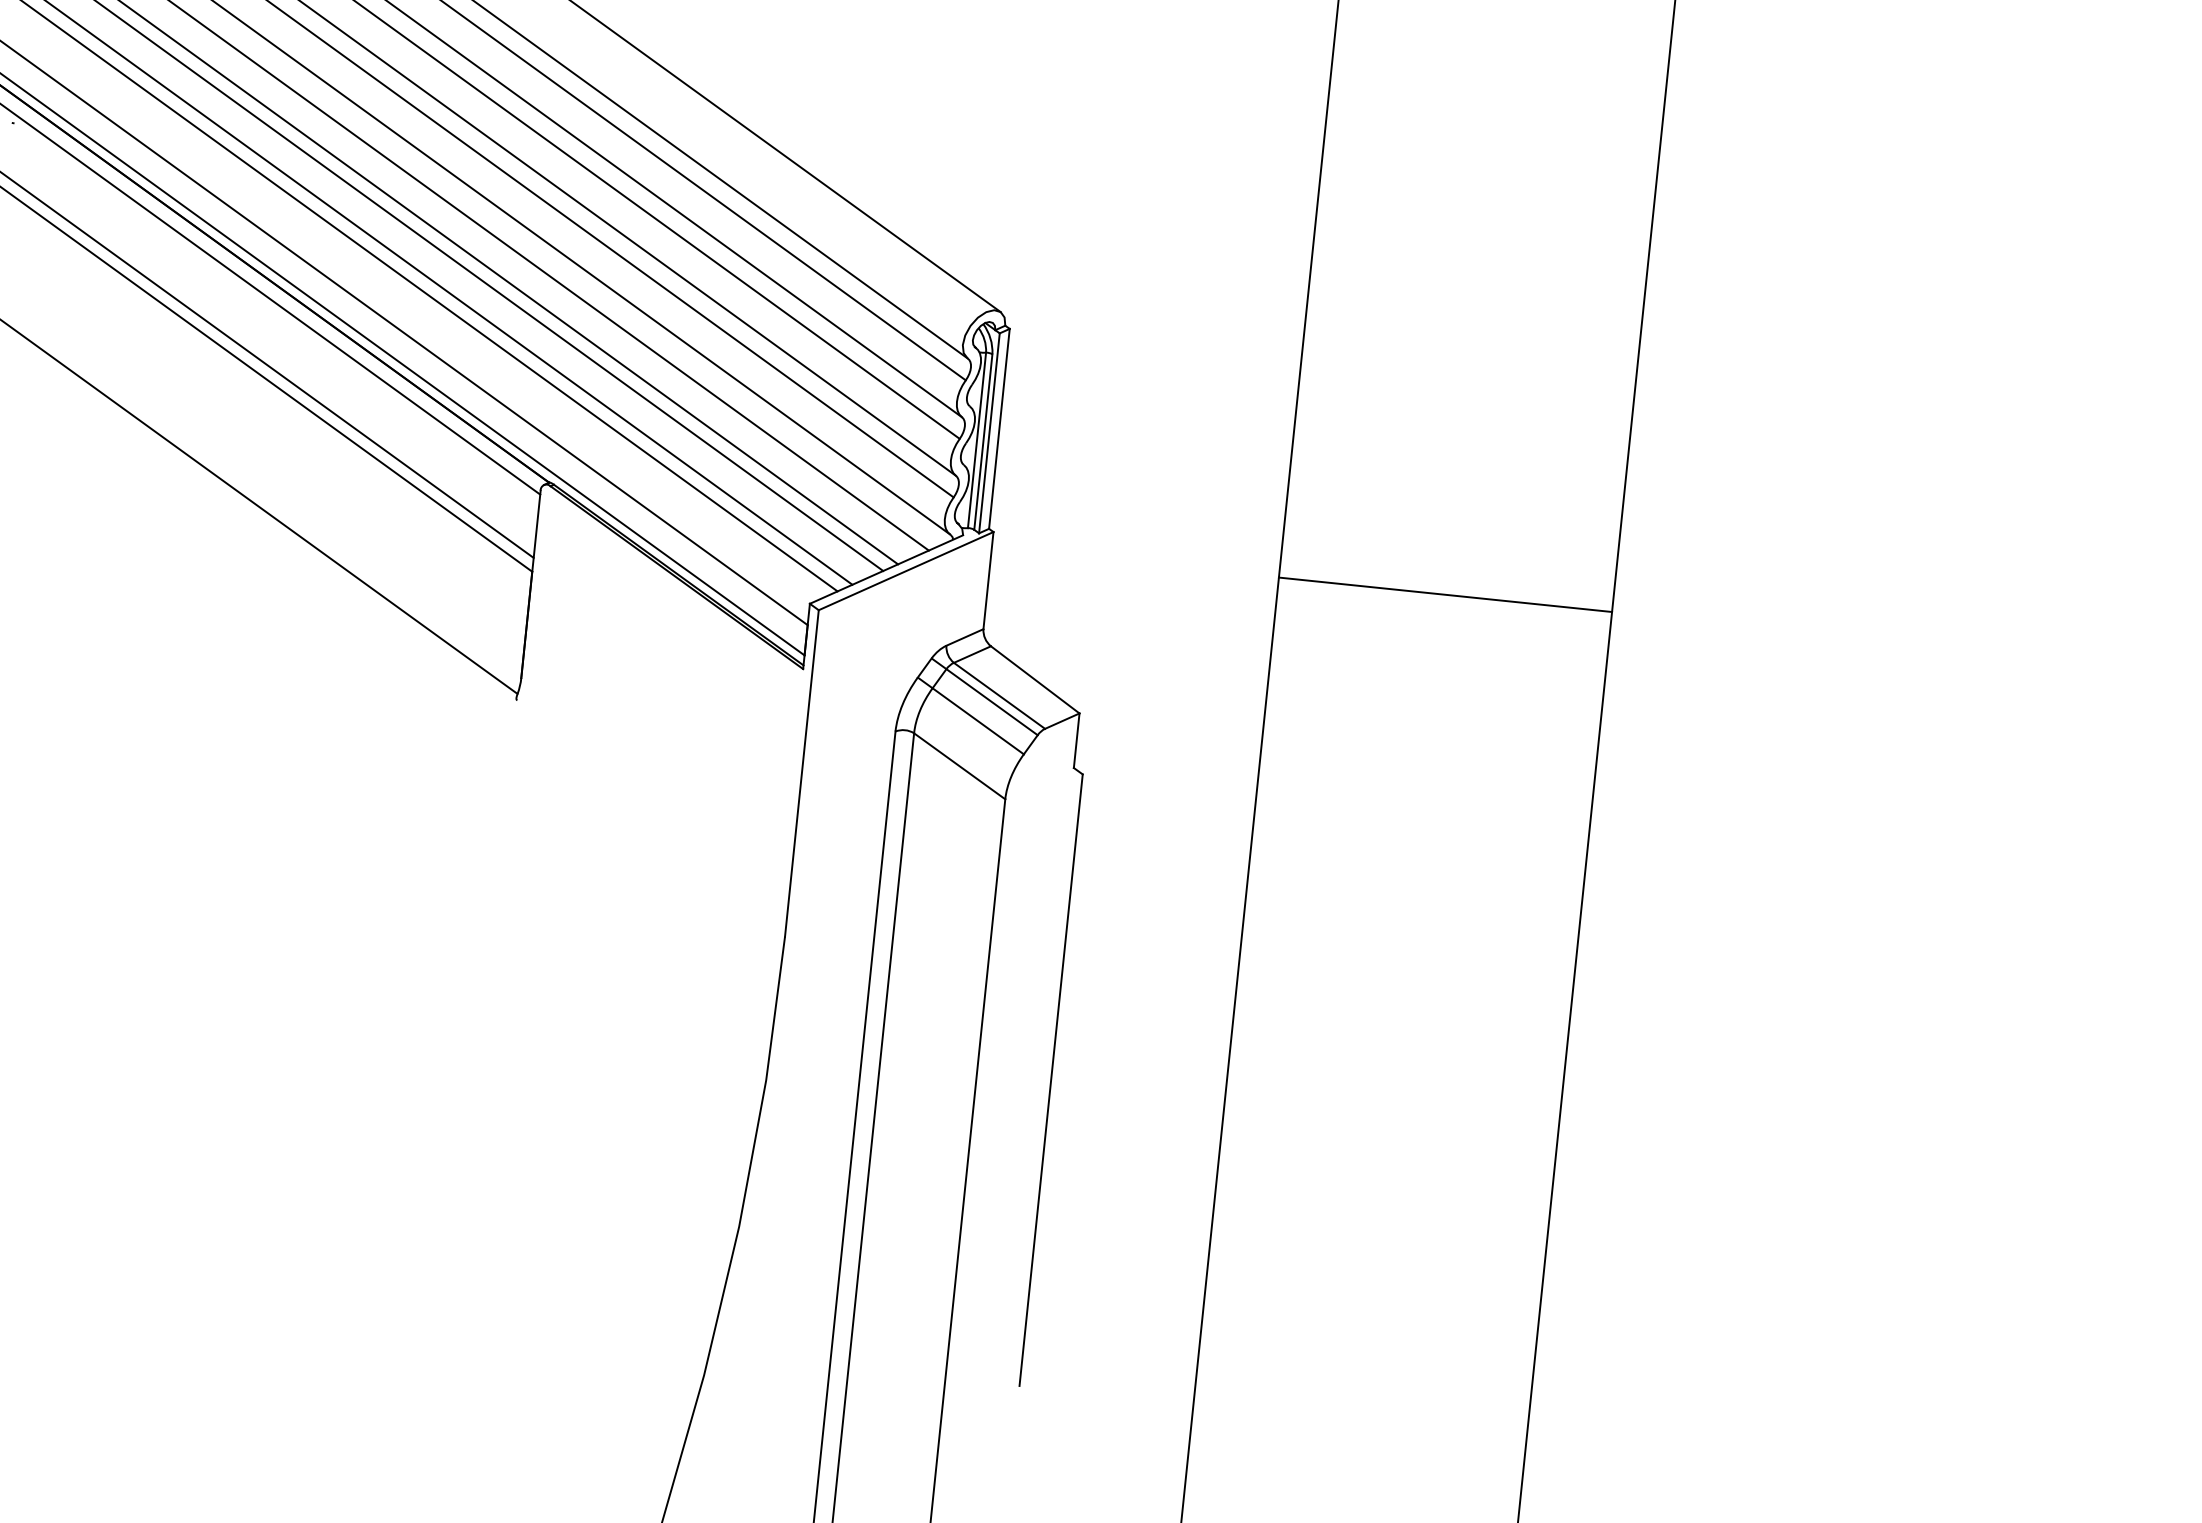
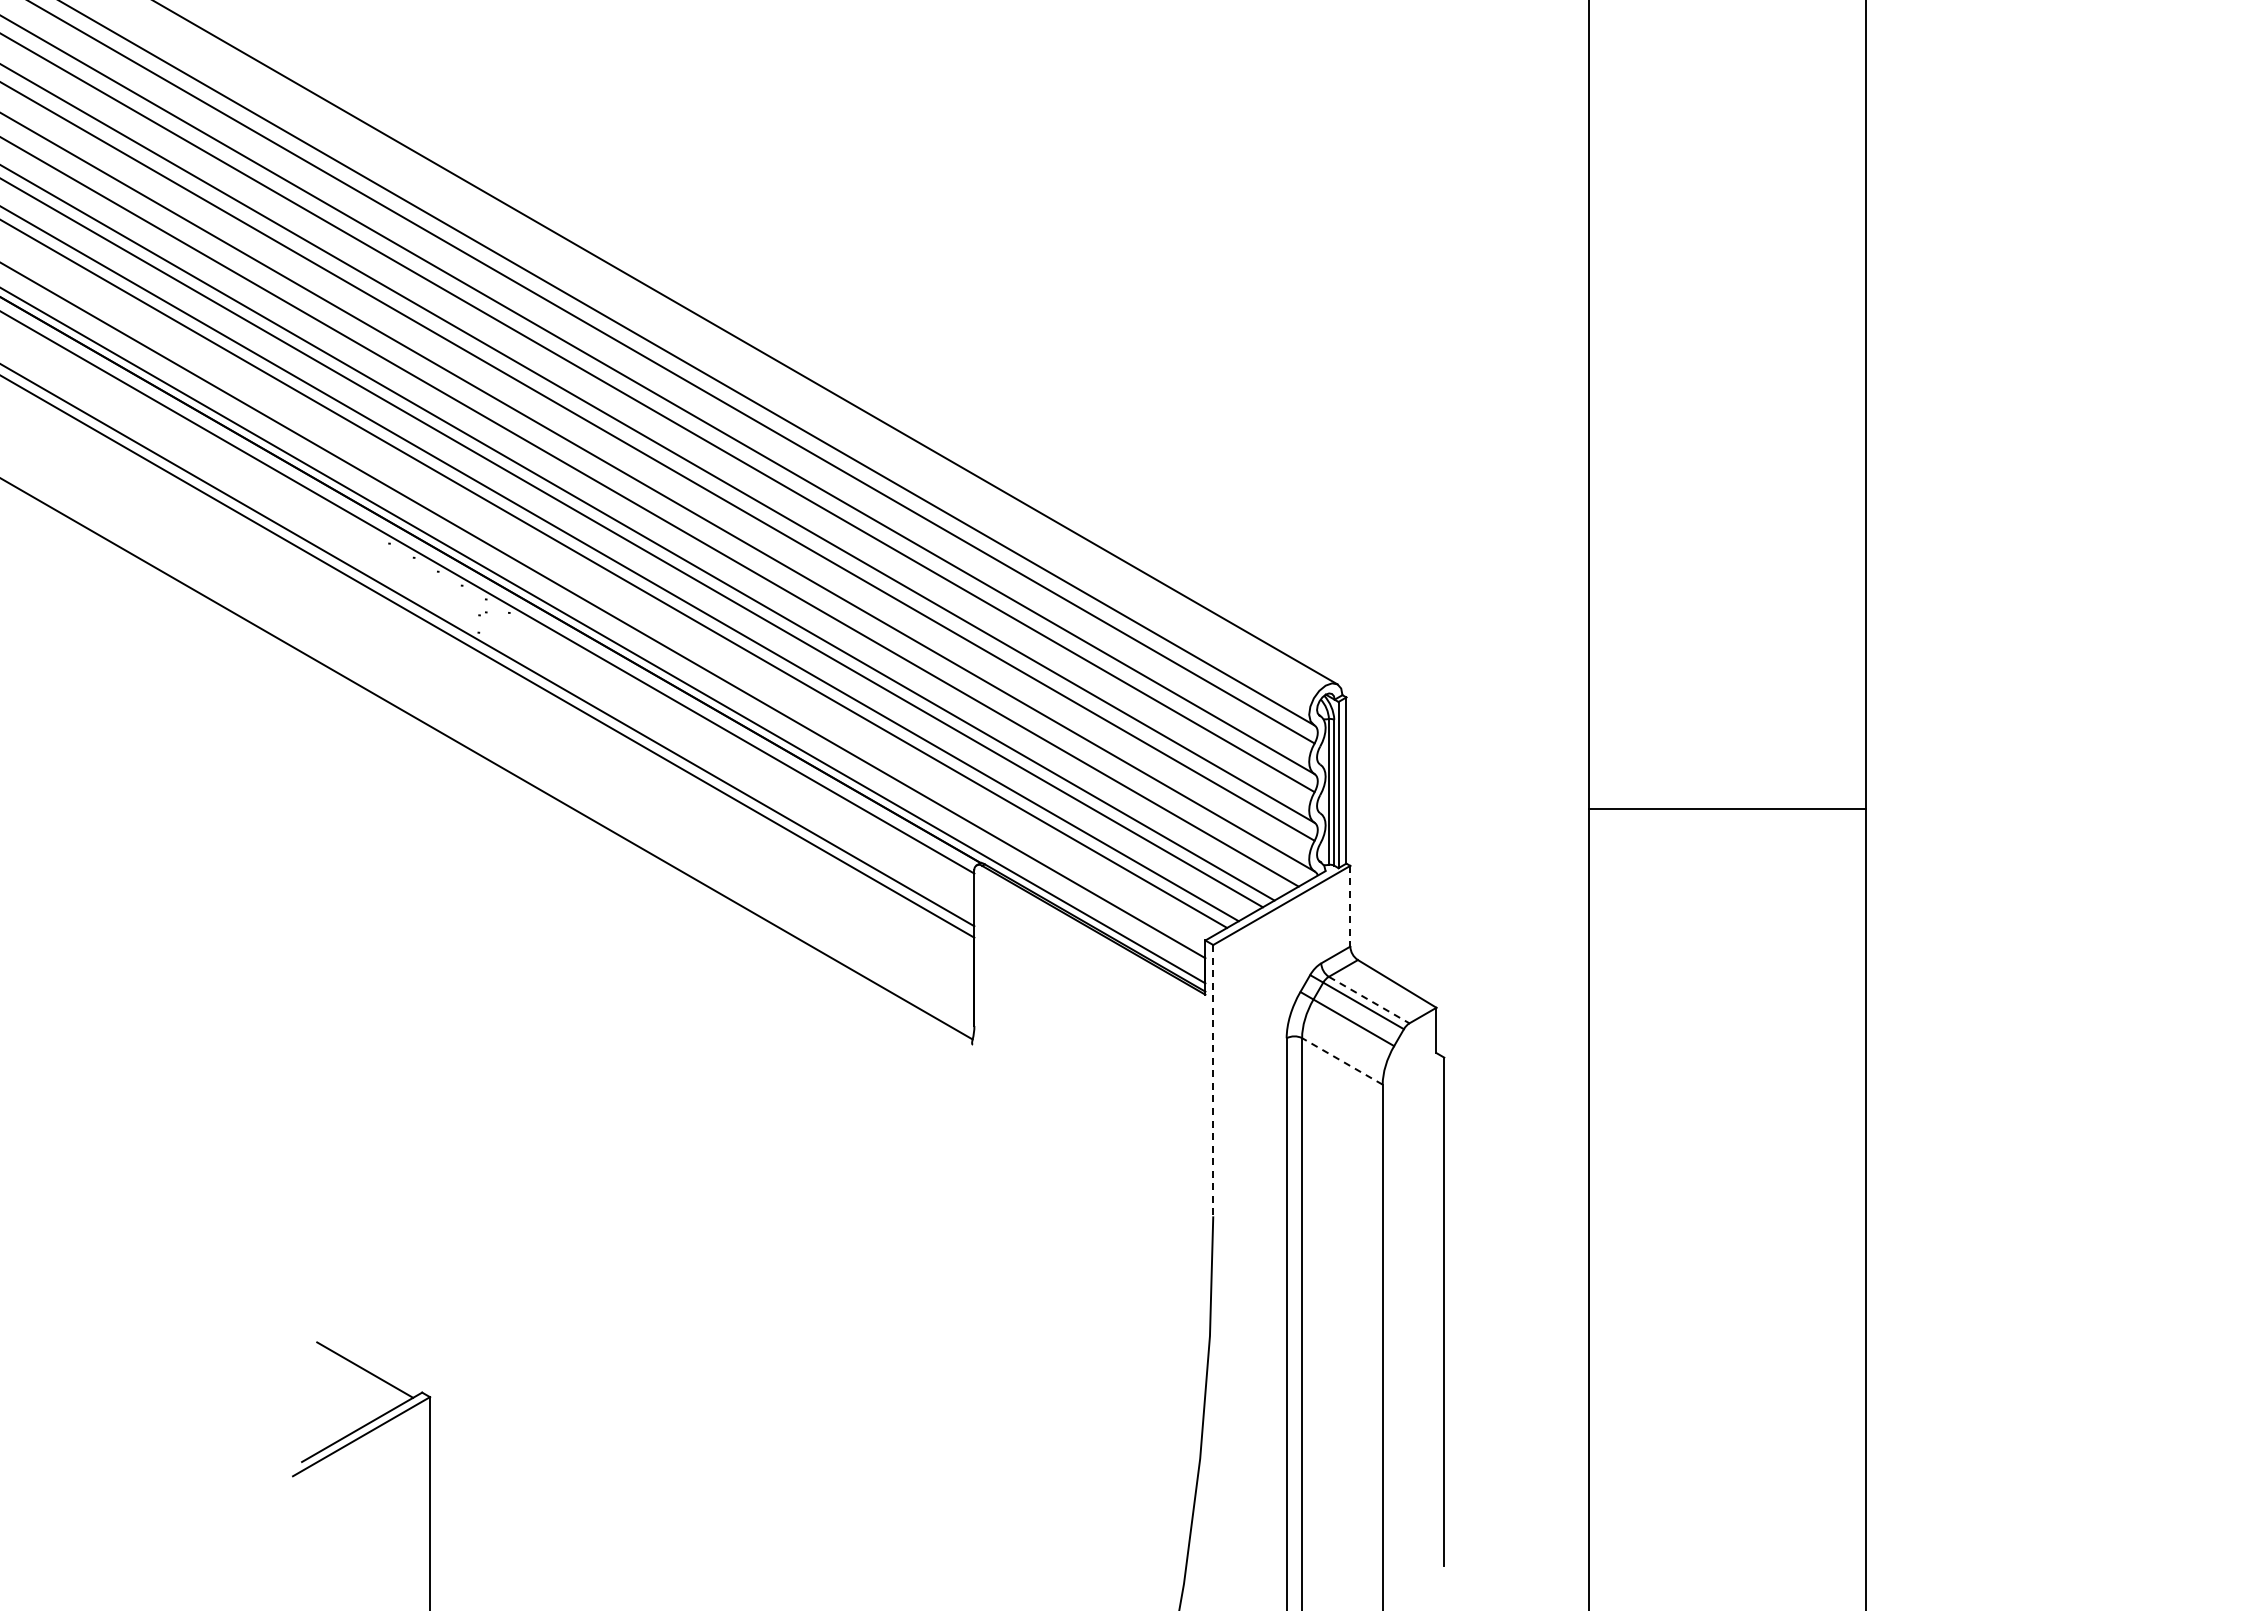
line: (988, 580) -> (1350, 906), solid -> dashed
line: (1444, 595) -> (1726, 809), moved
line: (999, 696) -> (1369, 1000), solid -> dashed
line: (959, 766) -> (1342, 1061), solid -> dashed
line: (802, 773) -> (1213, 1080), solid -> dashed

